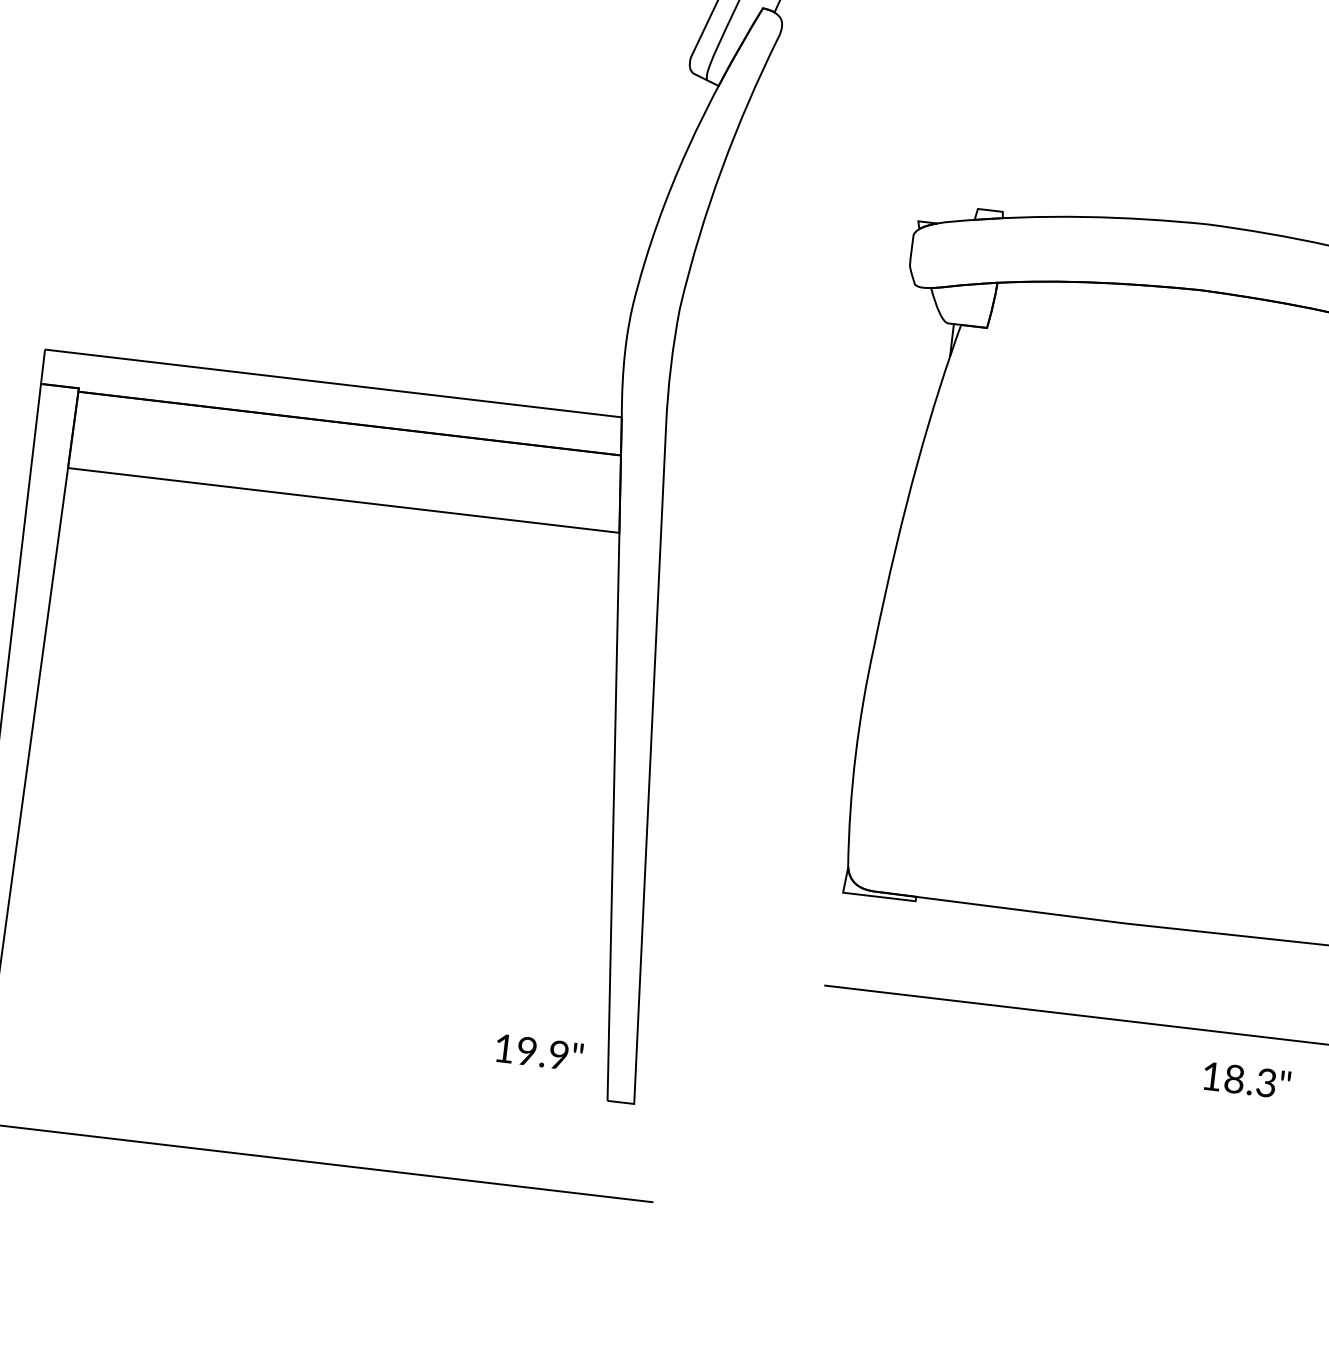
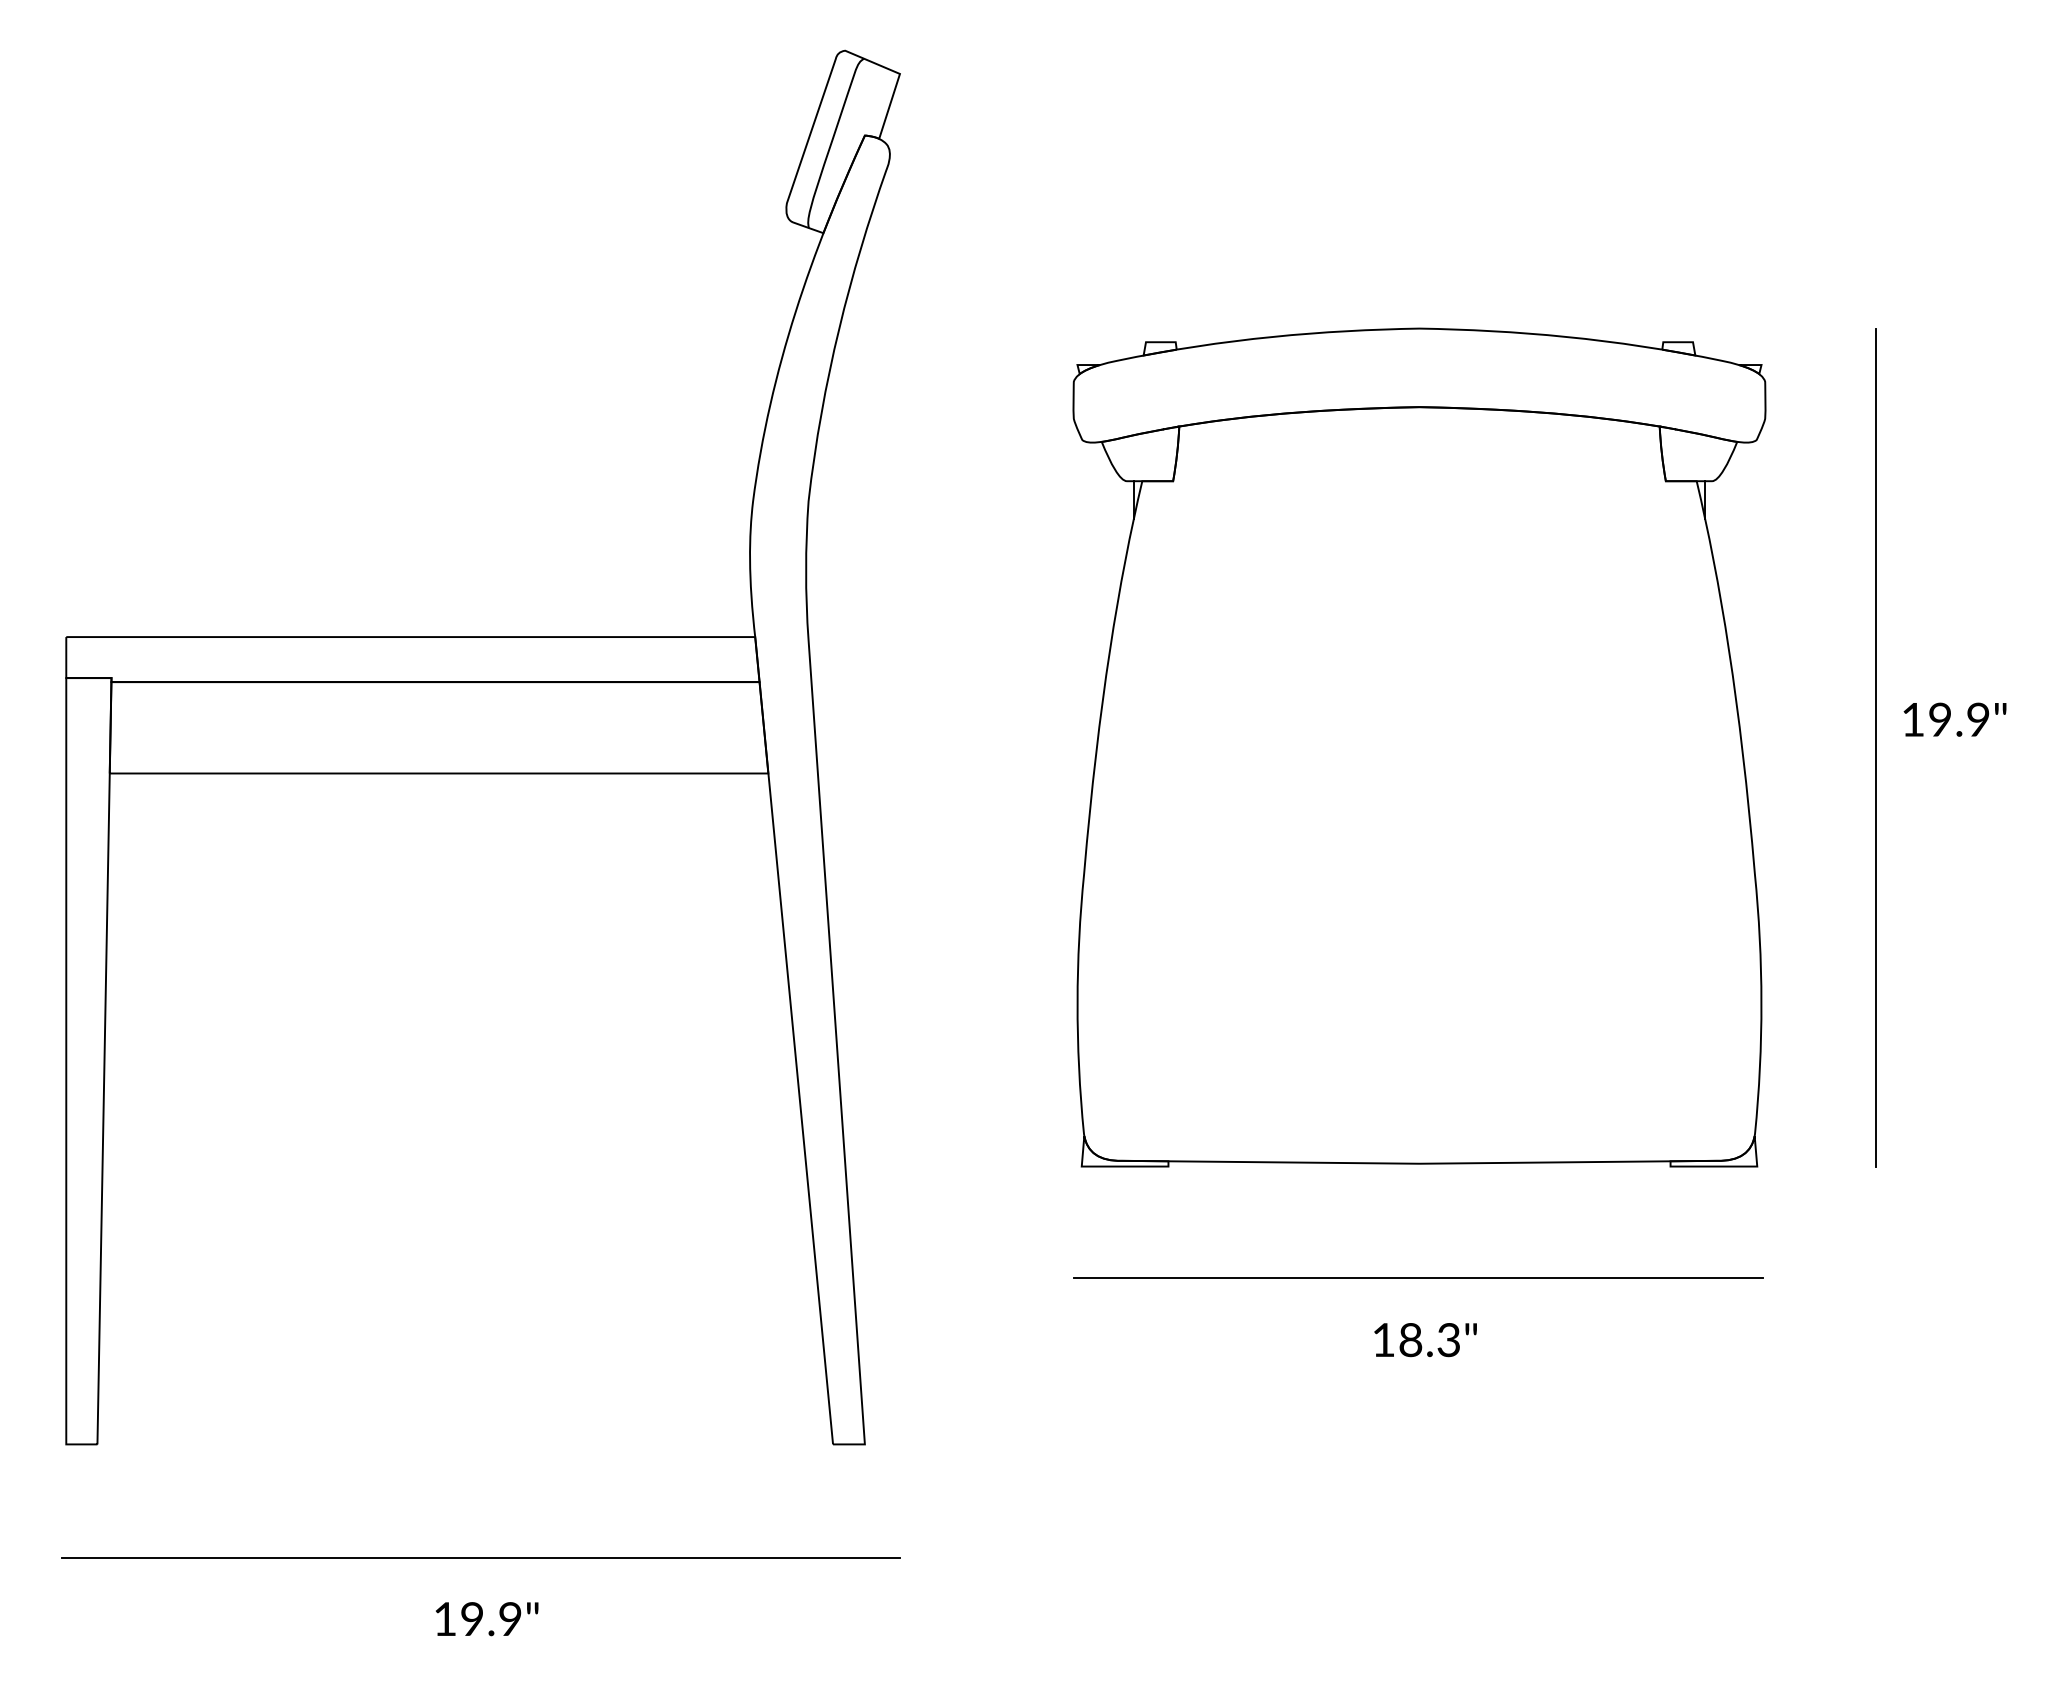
text: (539, 1053) -> (487, 1619), moved
text: (1246, 1080) -> (1425, 1340), moved

